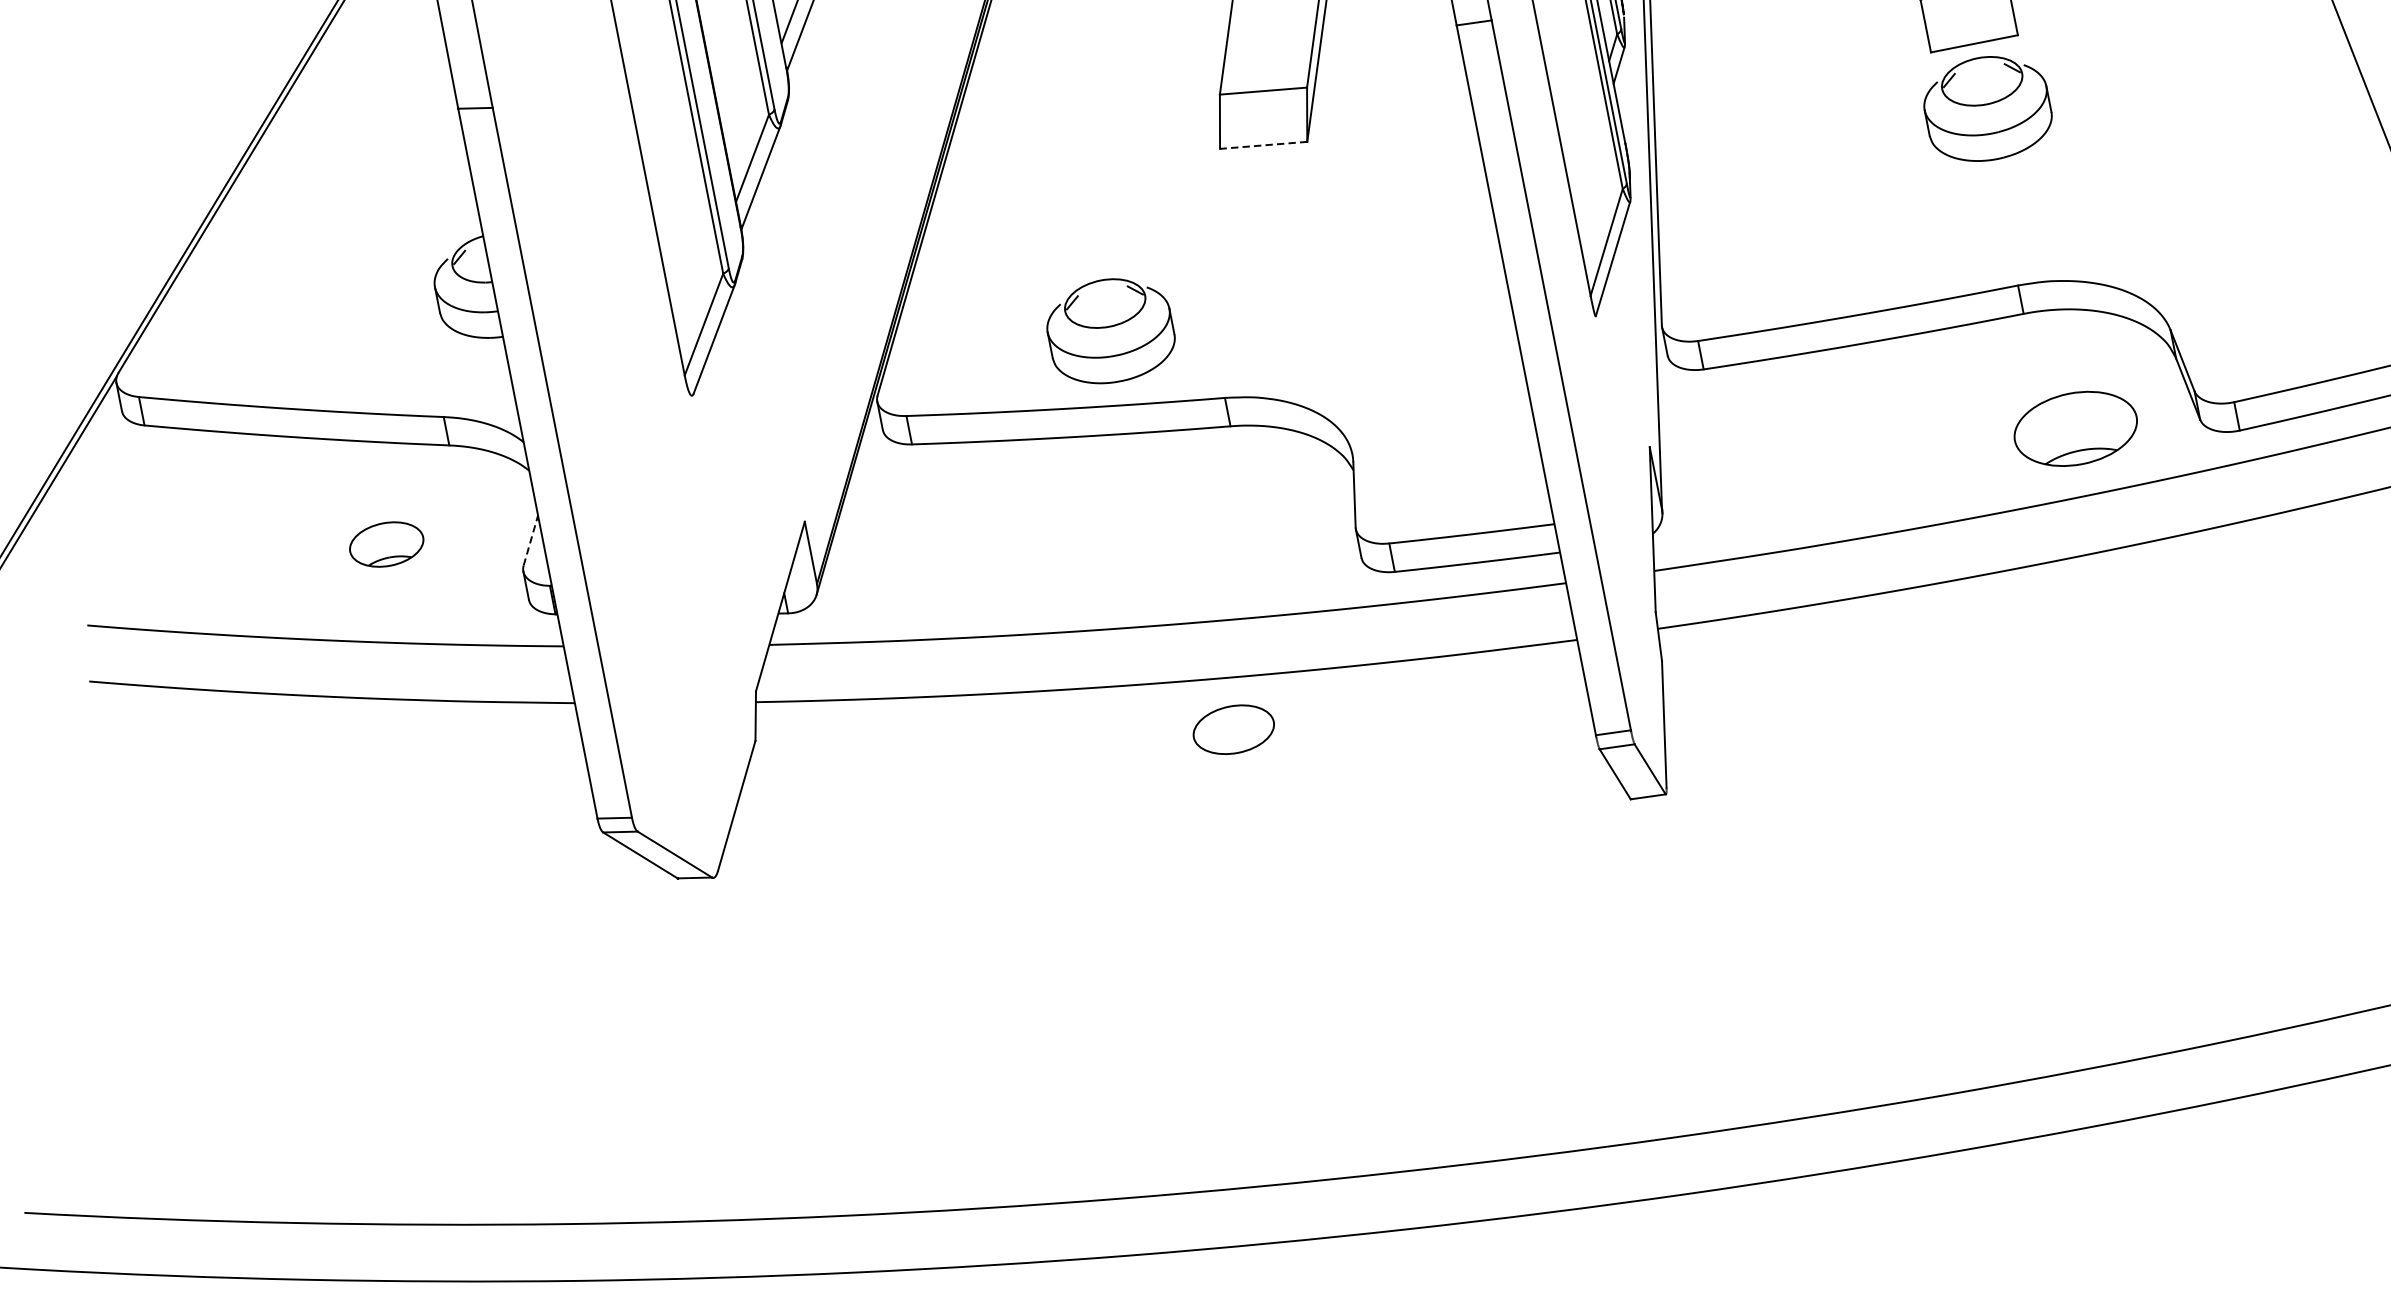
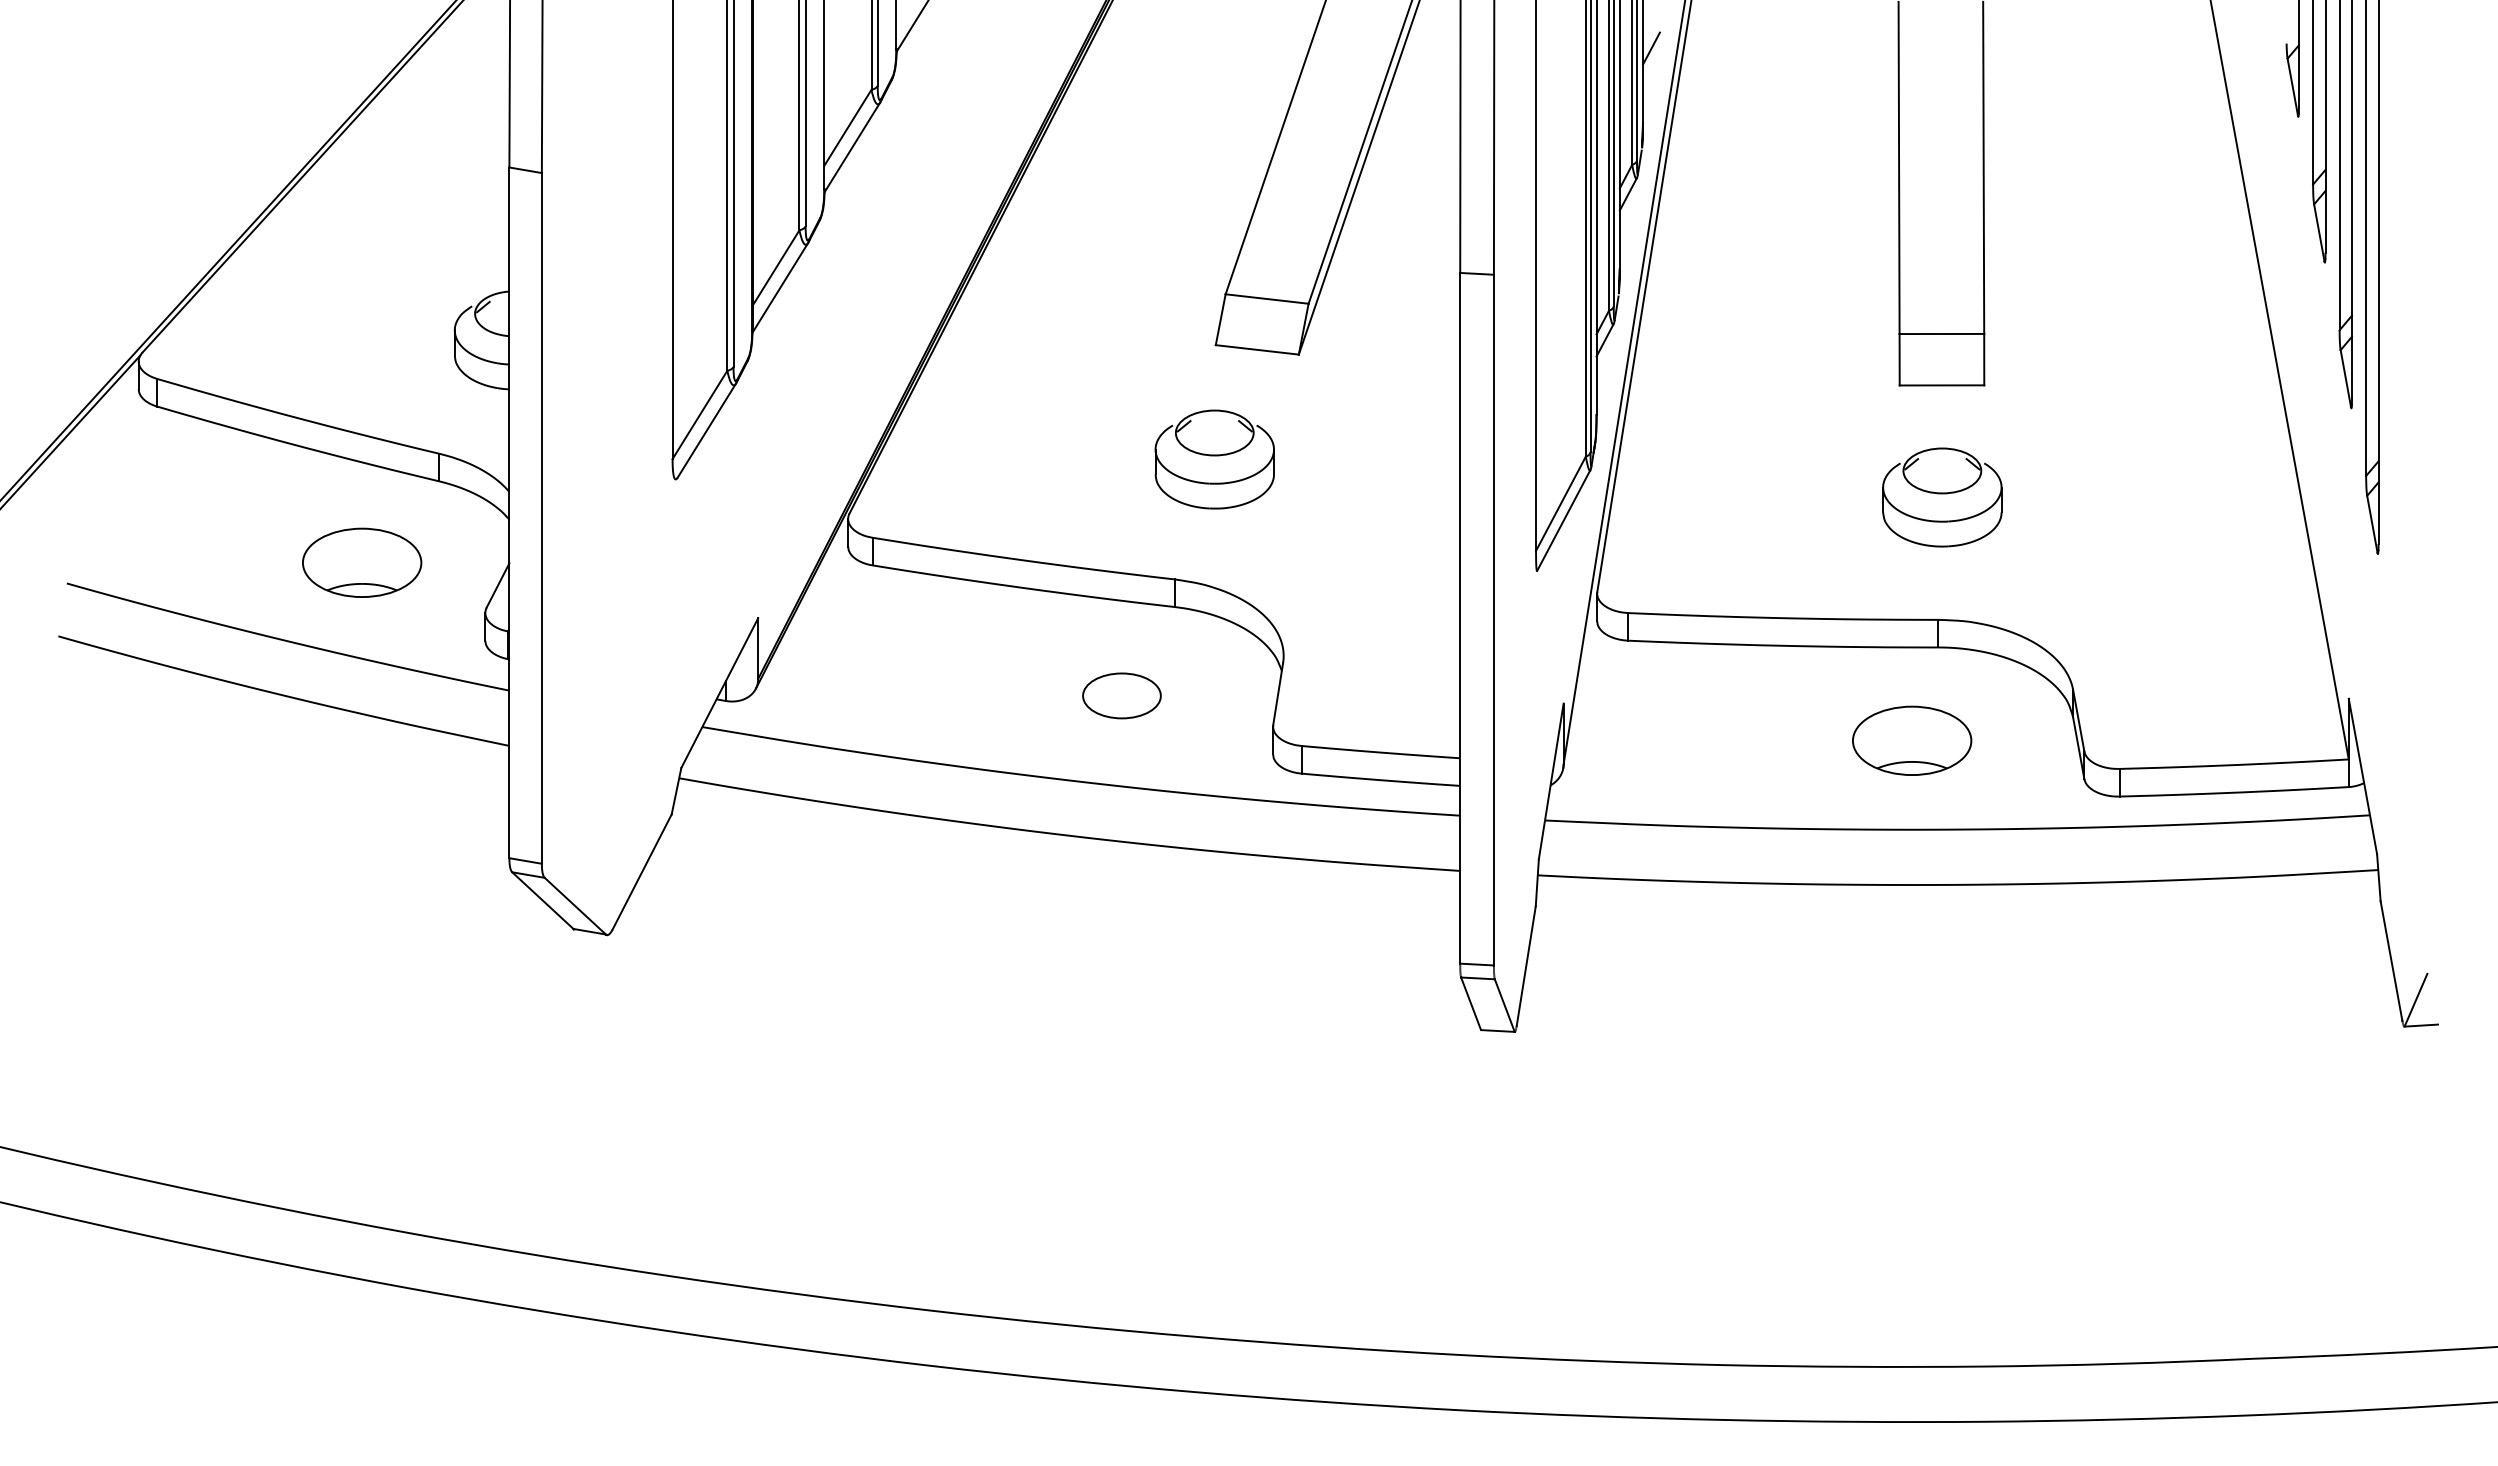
part: (1987, 108) -> (1942, 497), moved
line: (1263, 144) -> (1257, 349), dashed -> solid
part: (1110, 330) -> (1214, 459), moved
part: (2076, 428) -> (1912, 740), moved
line: (531, 540) -> (498, 585), dashed -> solid
part: (386, 544) -> (362, 562), size x1.67
part: (1233, 729) -> (1121, 695), moved

